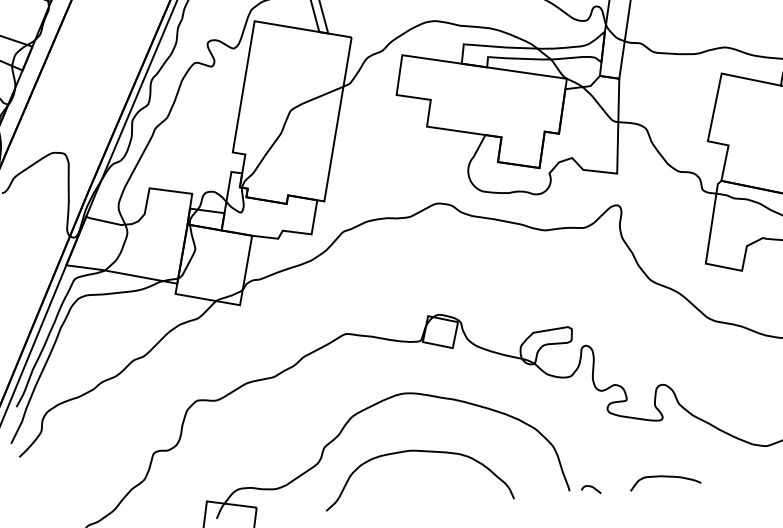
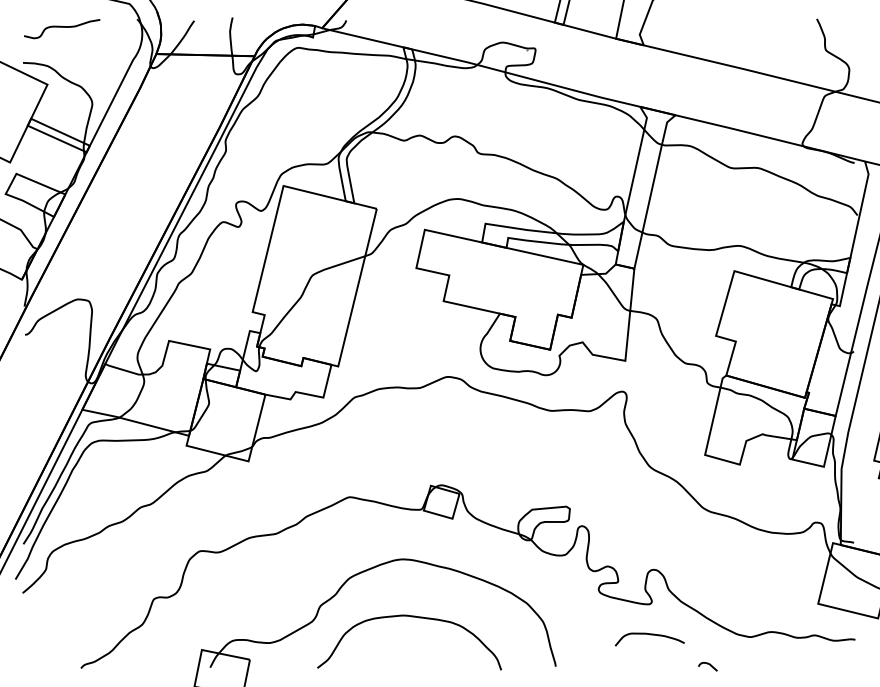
curve: (665, 477) -> (650, 635), moved
curve: (590, 487) -> (707, 664), moved

